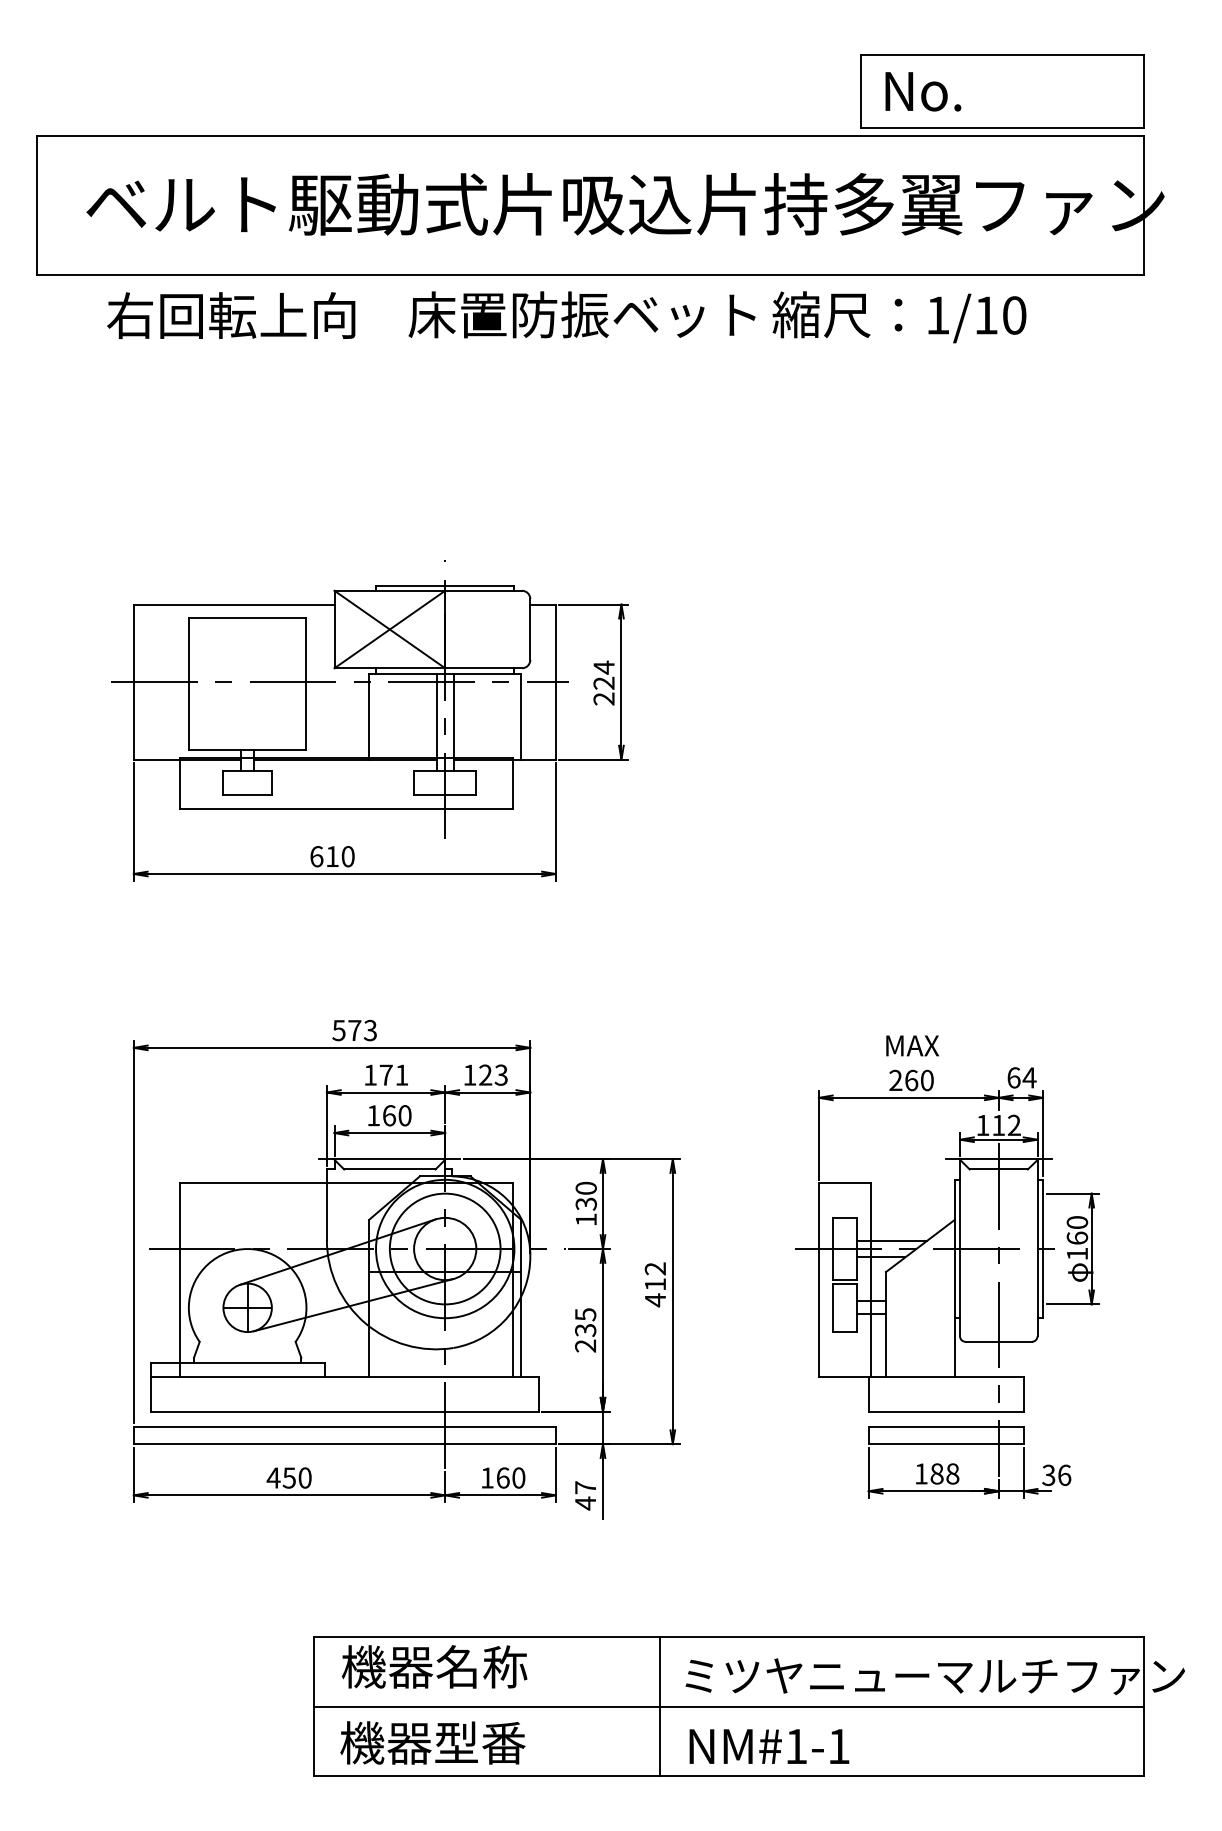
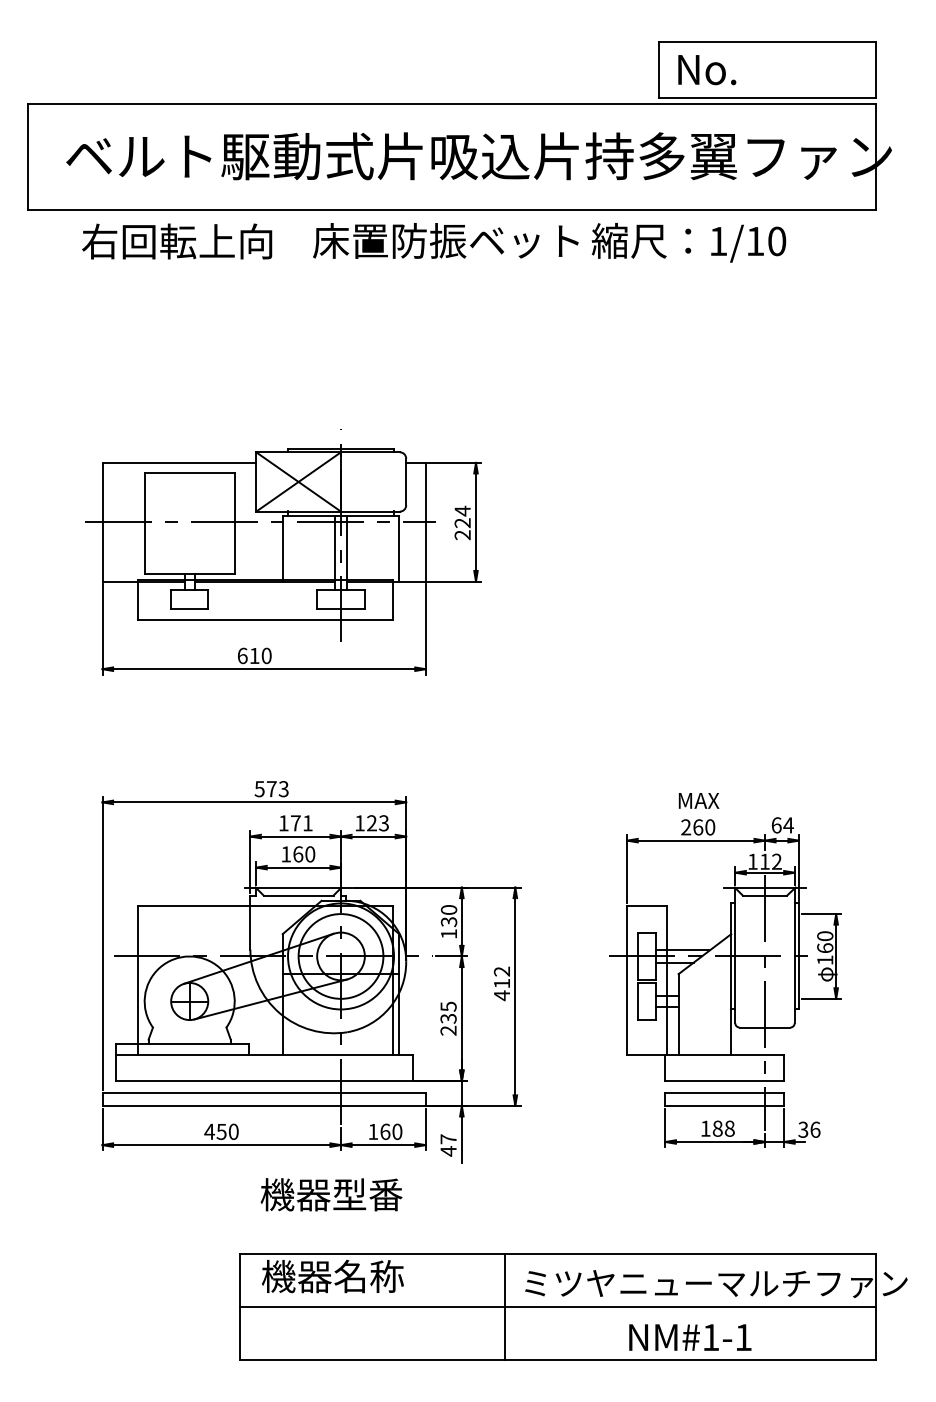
text: (432, 1742) -> (331, 1194), moved
text: (769, 1746) -> (690, 1337), moved

